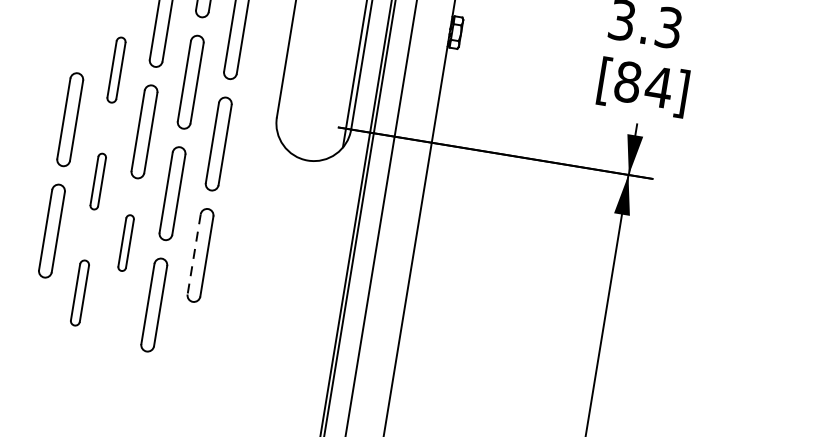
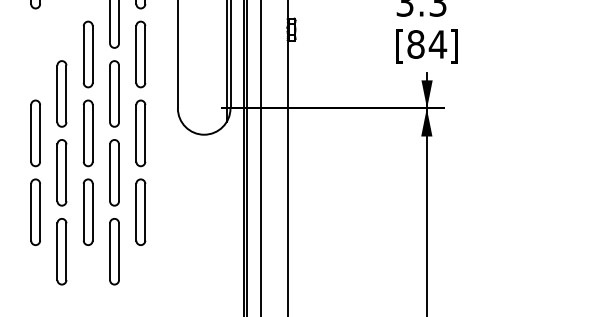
part: (115, 69) -> (61, 93), size x1.43
part: (97, 180) -> (61, 172), size x1.67
part: (125, 242) -> (87, 211), size x1.67
line: (194, 254) -> (136, 212), dashed -> solid
part: (79, 292) -> (61, 251), size x1.43

